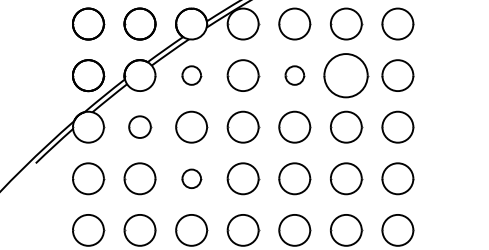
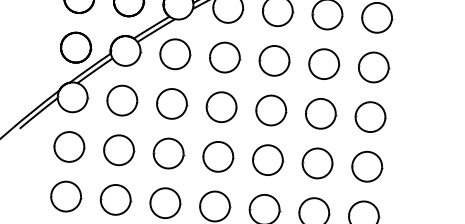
part: (191, 75) -> (175, 54), size x1.67
part: (294, 75) -> (274, 60), size x1.67
part: (346, 75) -> (324, 64), size x0.71
part: (139, 126) -> (121, 99), size x1.43
part: (191, 178) -> (168, 153), size x1.67

